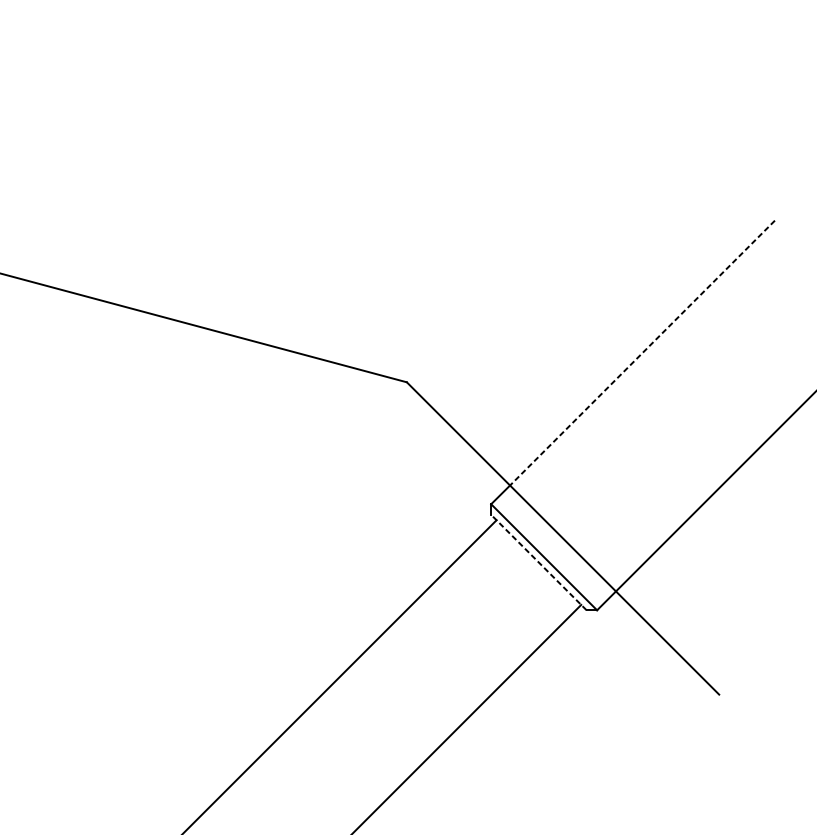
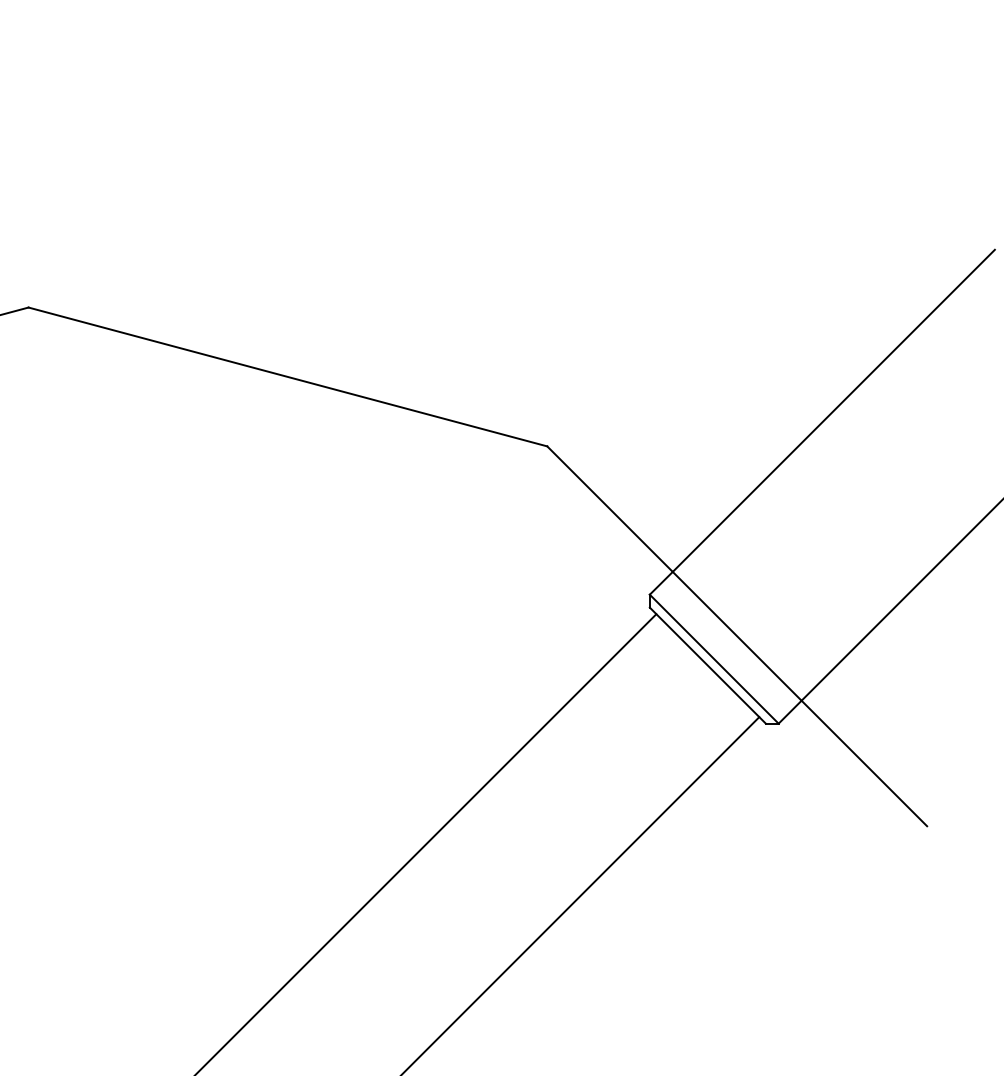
line: (642, 352) -> (833, 410), dashed -> solid
line: (538, 562) -> (707, 665), dashed -> solid

